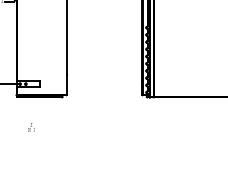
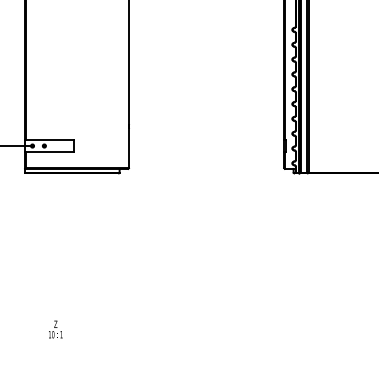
text: (31, 127) -> (55, 330), moved

